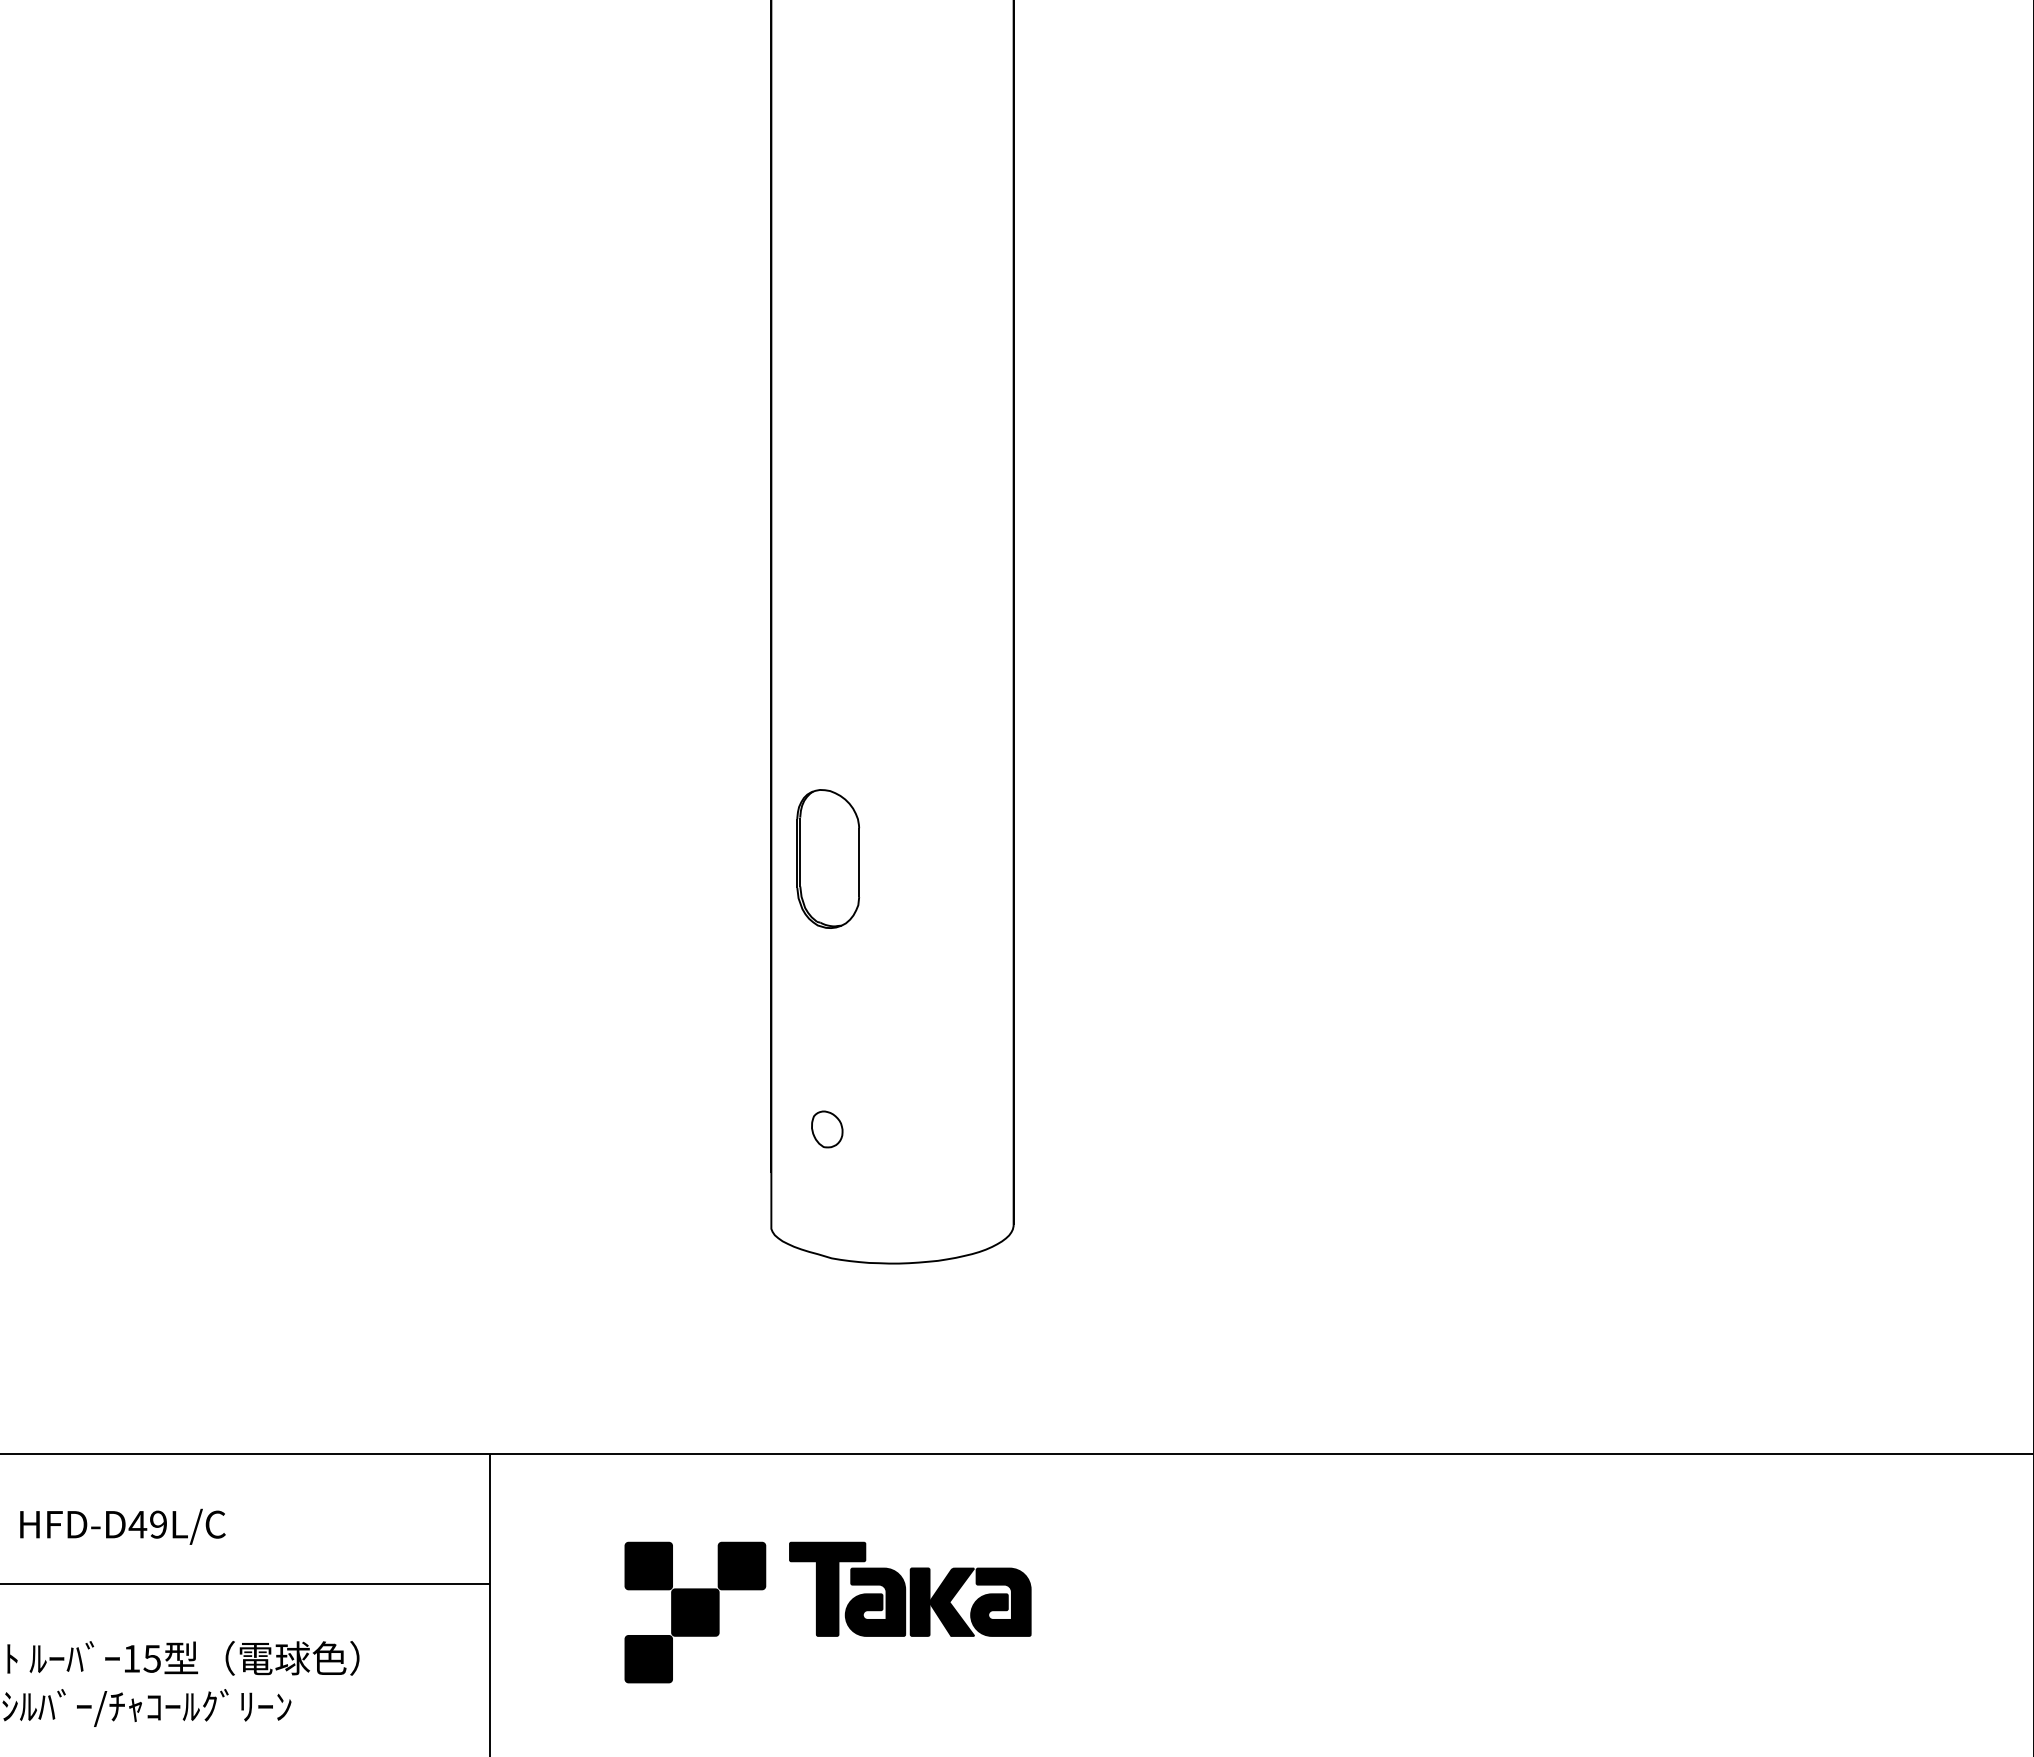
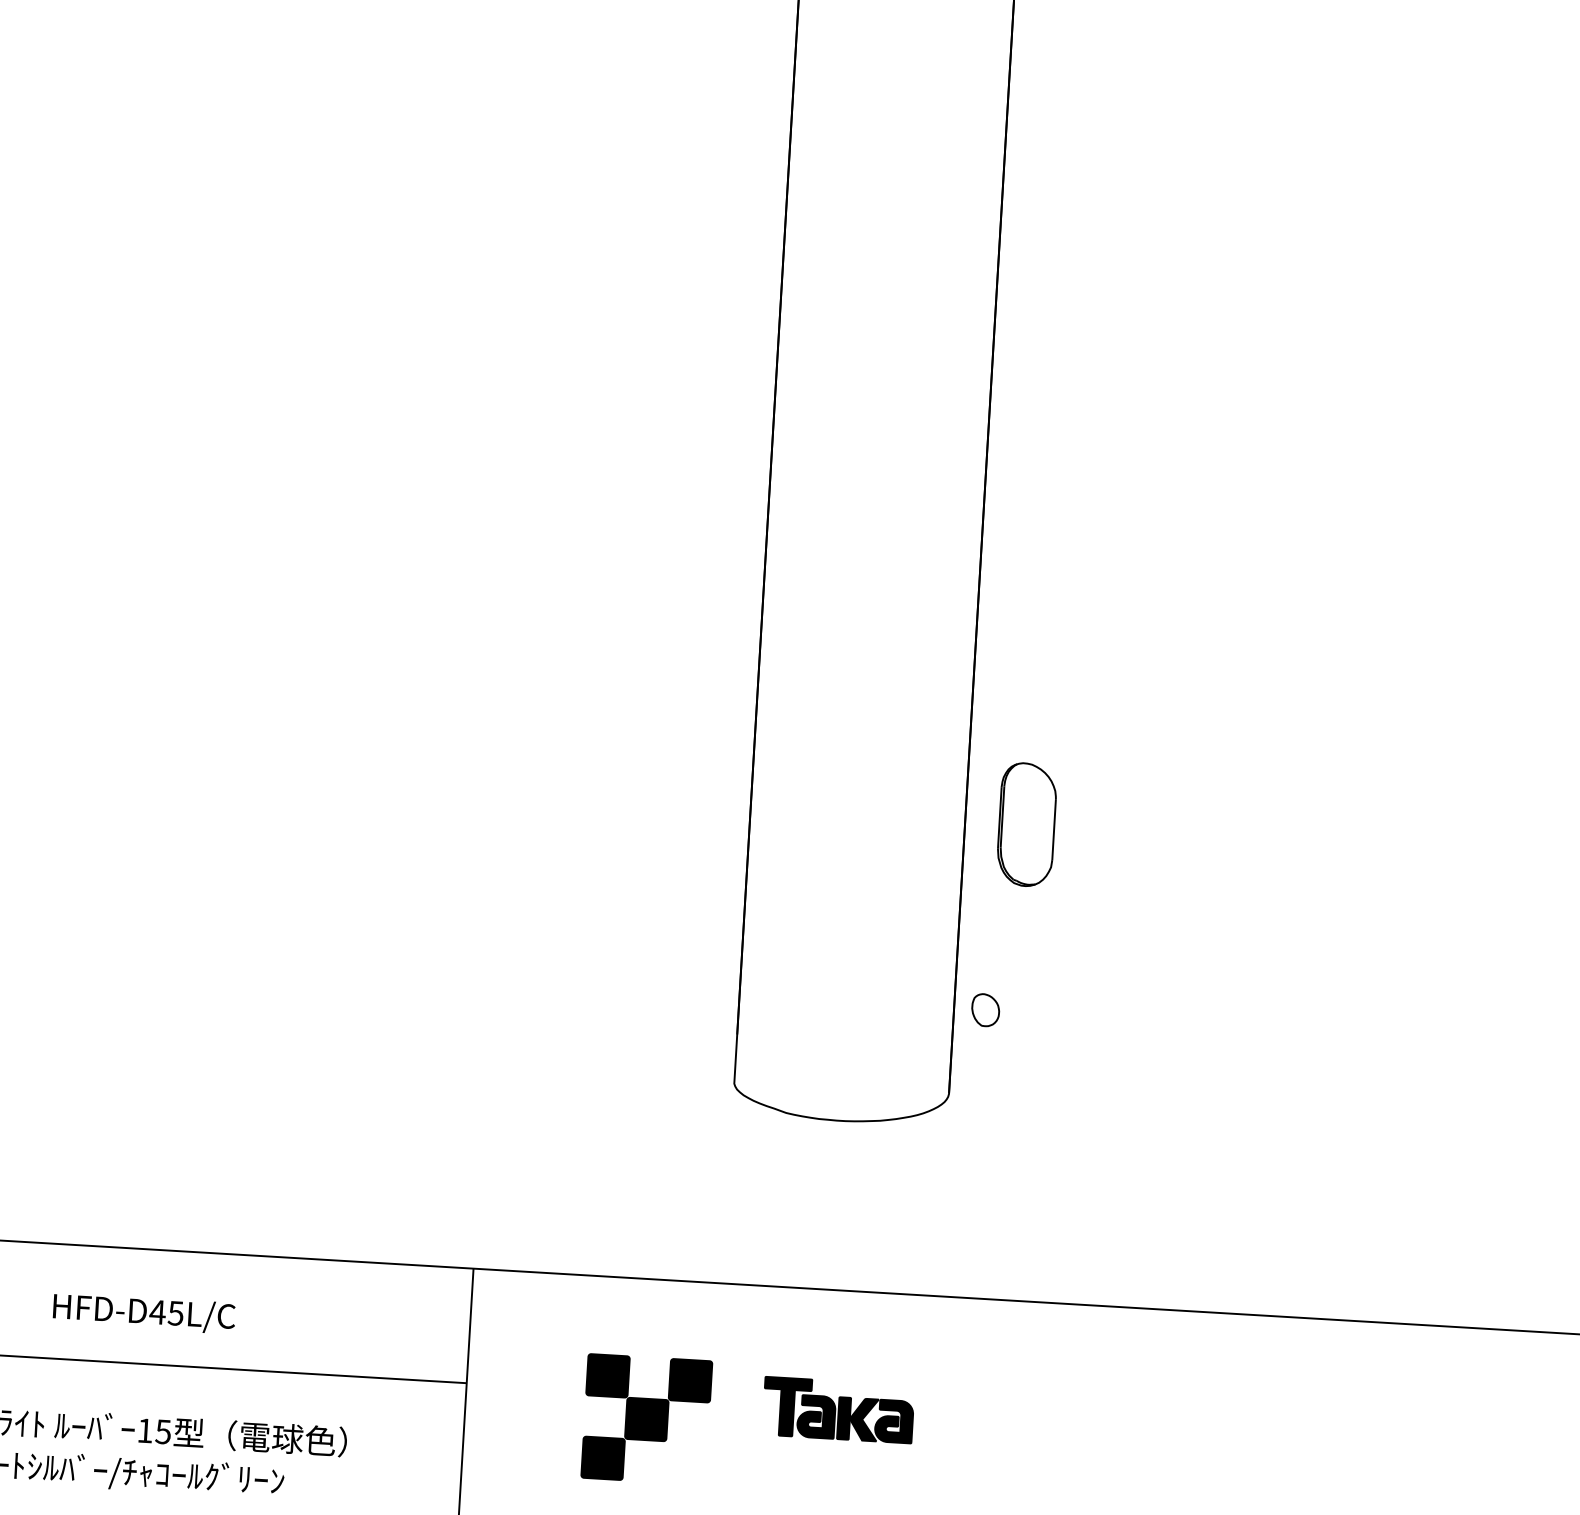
part: (827, 858) -> (1026, 824), moved
part: (827, 1129) -> (985, 1010), moved
text: (157, 1524) -> (175, 1313), HFD-D49L/C -> HFD-D45L/C
part: (910, 1588) -> (838, 1409), size x0.7

